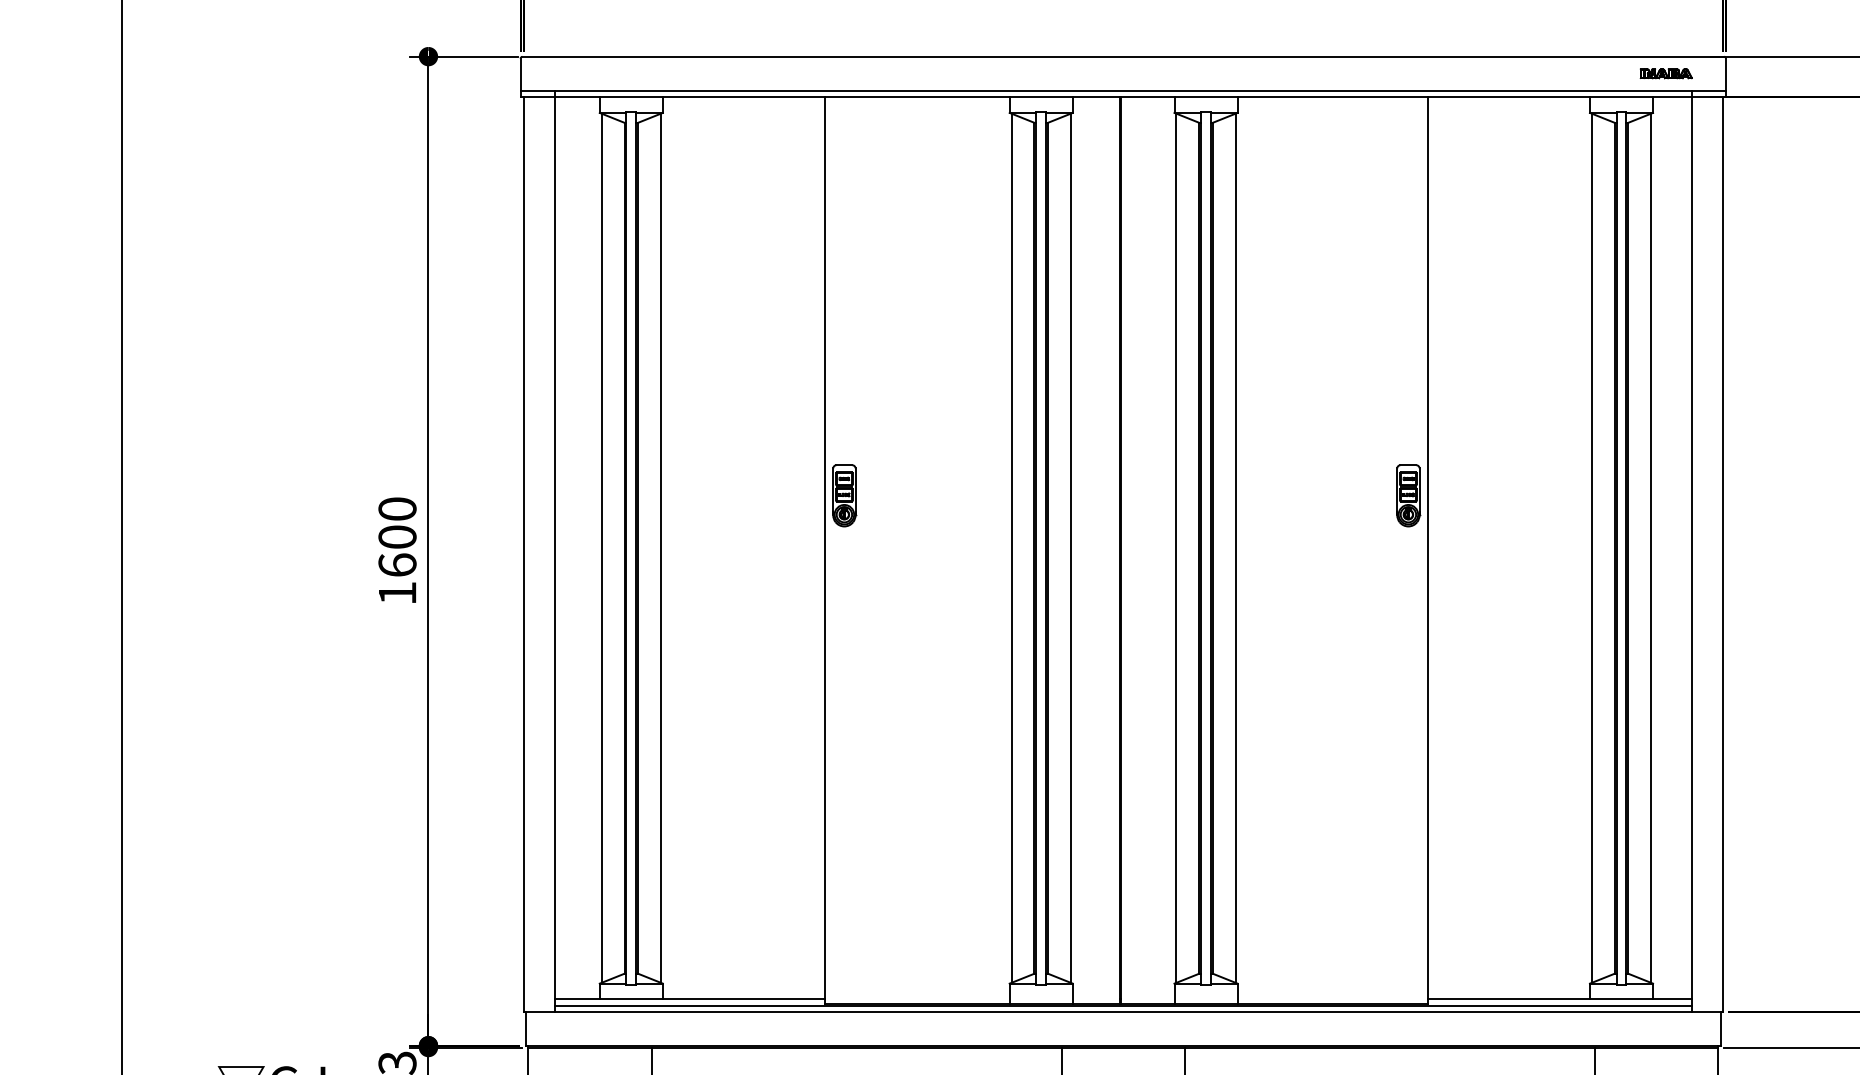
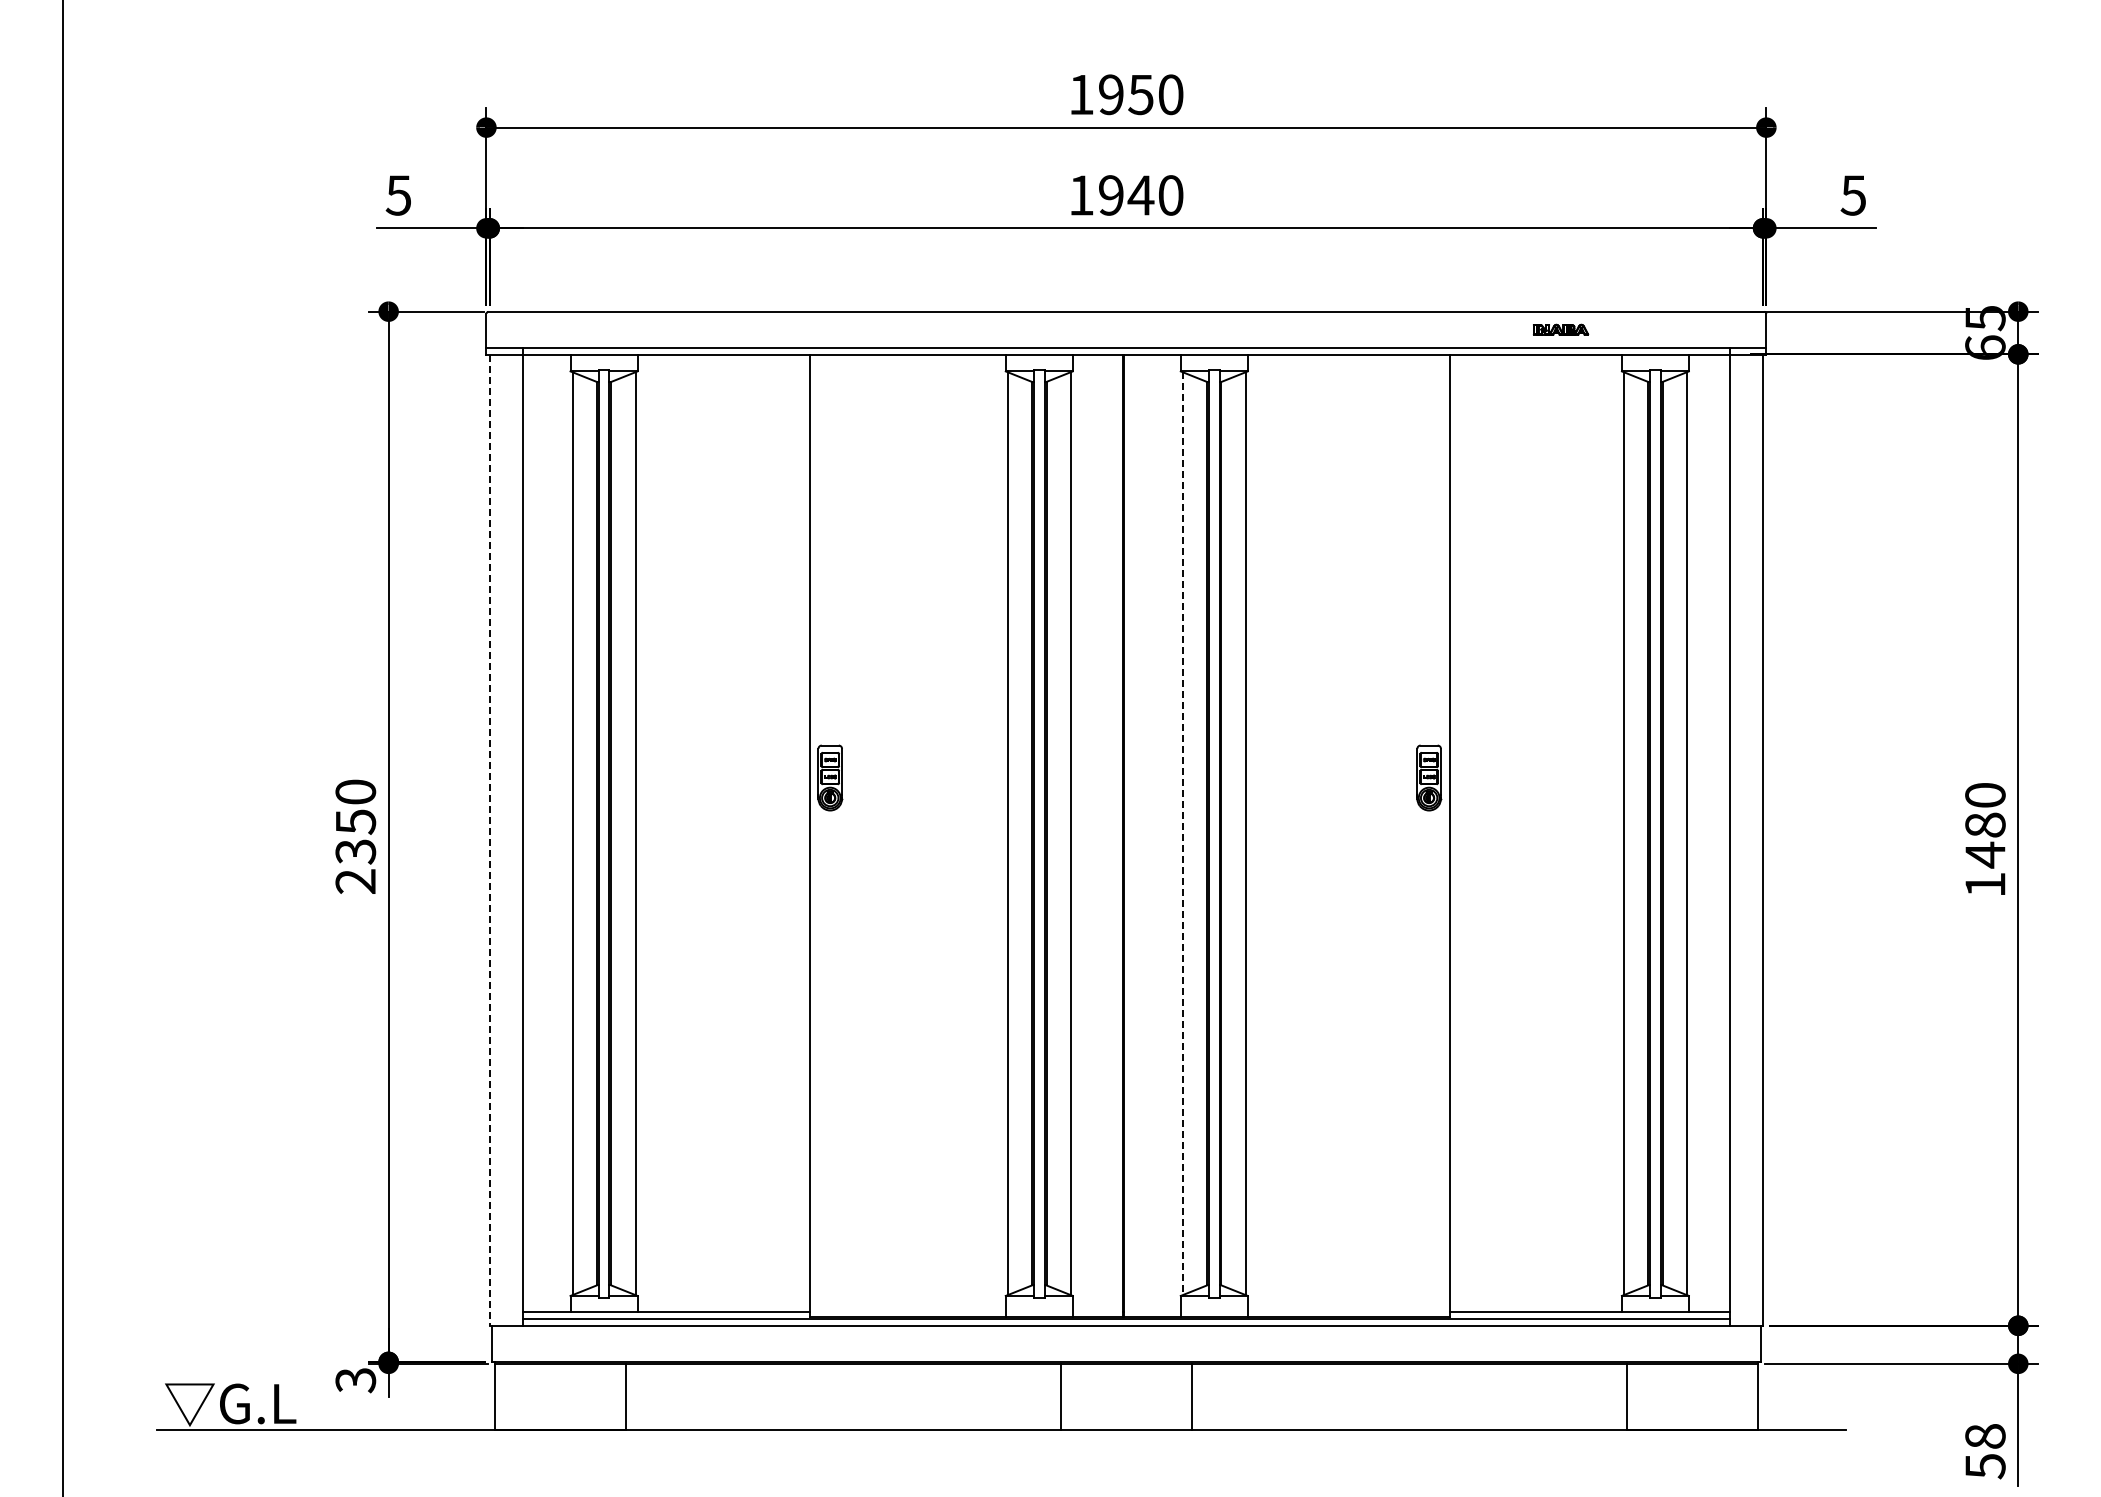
part: (1666, 73) -> (1561, 329), moved
line: (1176, 549) -> (1182, 834), solid -> dashed
line: (523, 554) -> (489, 840), solid -> dashed
text: (397, 565) -> (355, 851), 1600 -> 2350

